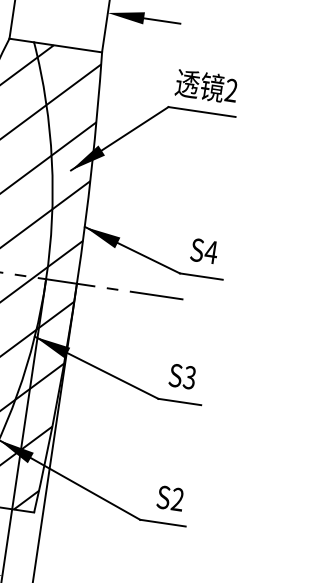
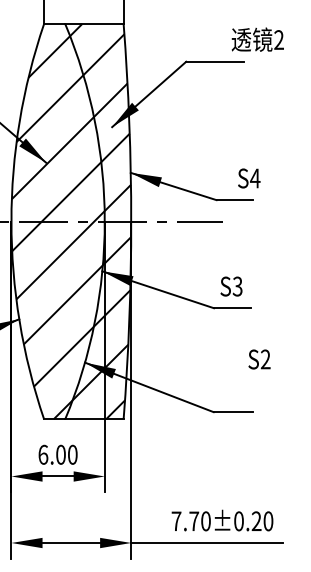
text: (206, 86) -> (257, 39), moved
text: (204, 251) -> (249, 178), moved
text: (170, 498) -> (259, 359), moved

